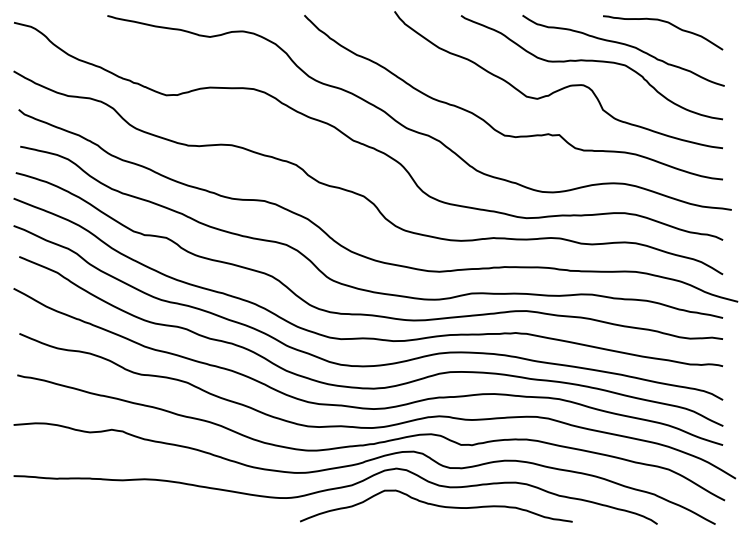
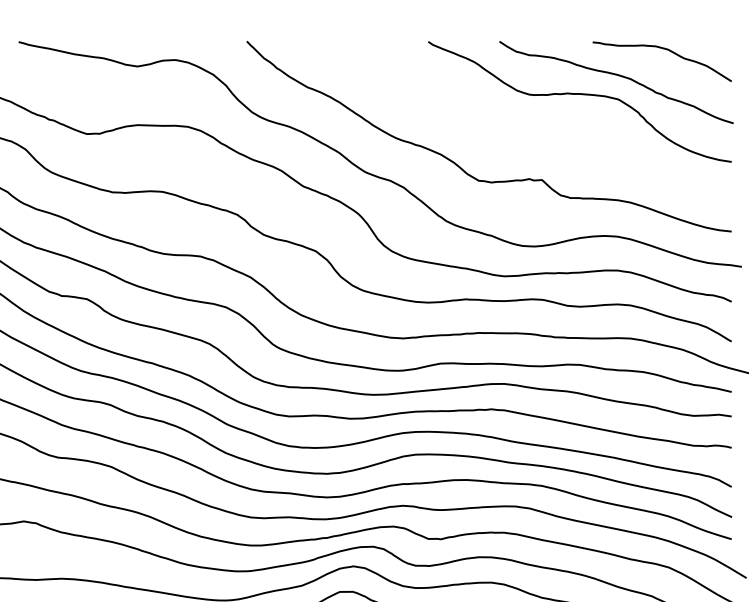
curve: (562, 87) -> (545, 125), removed

